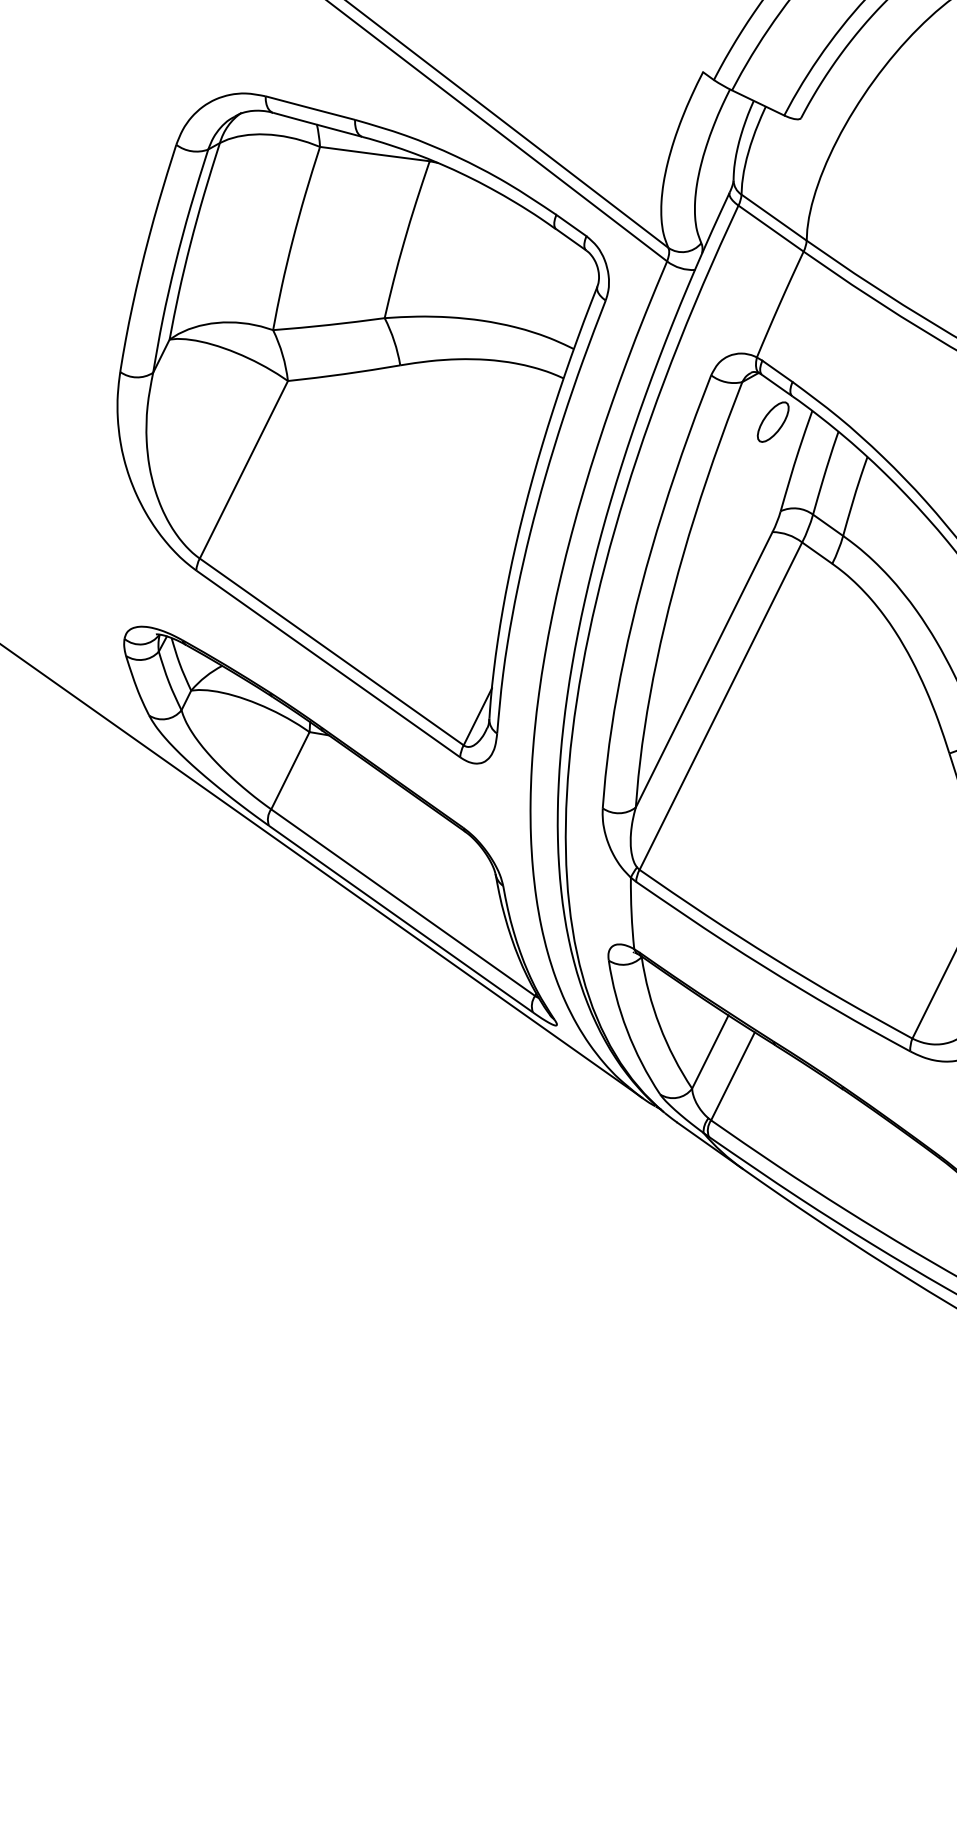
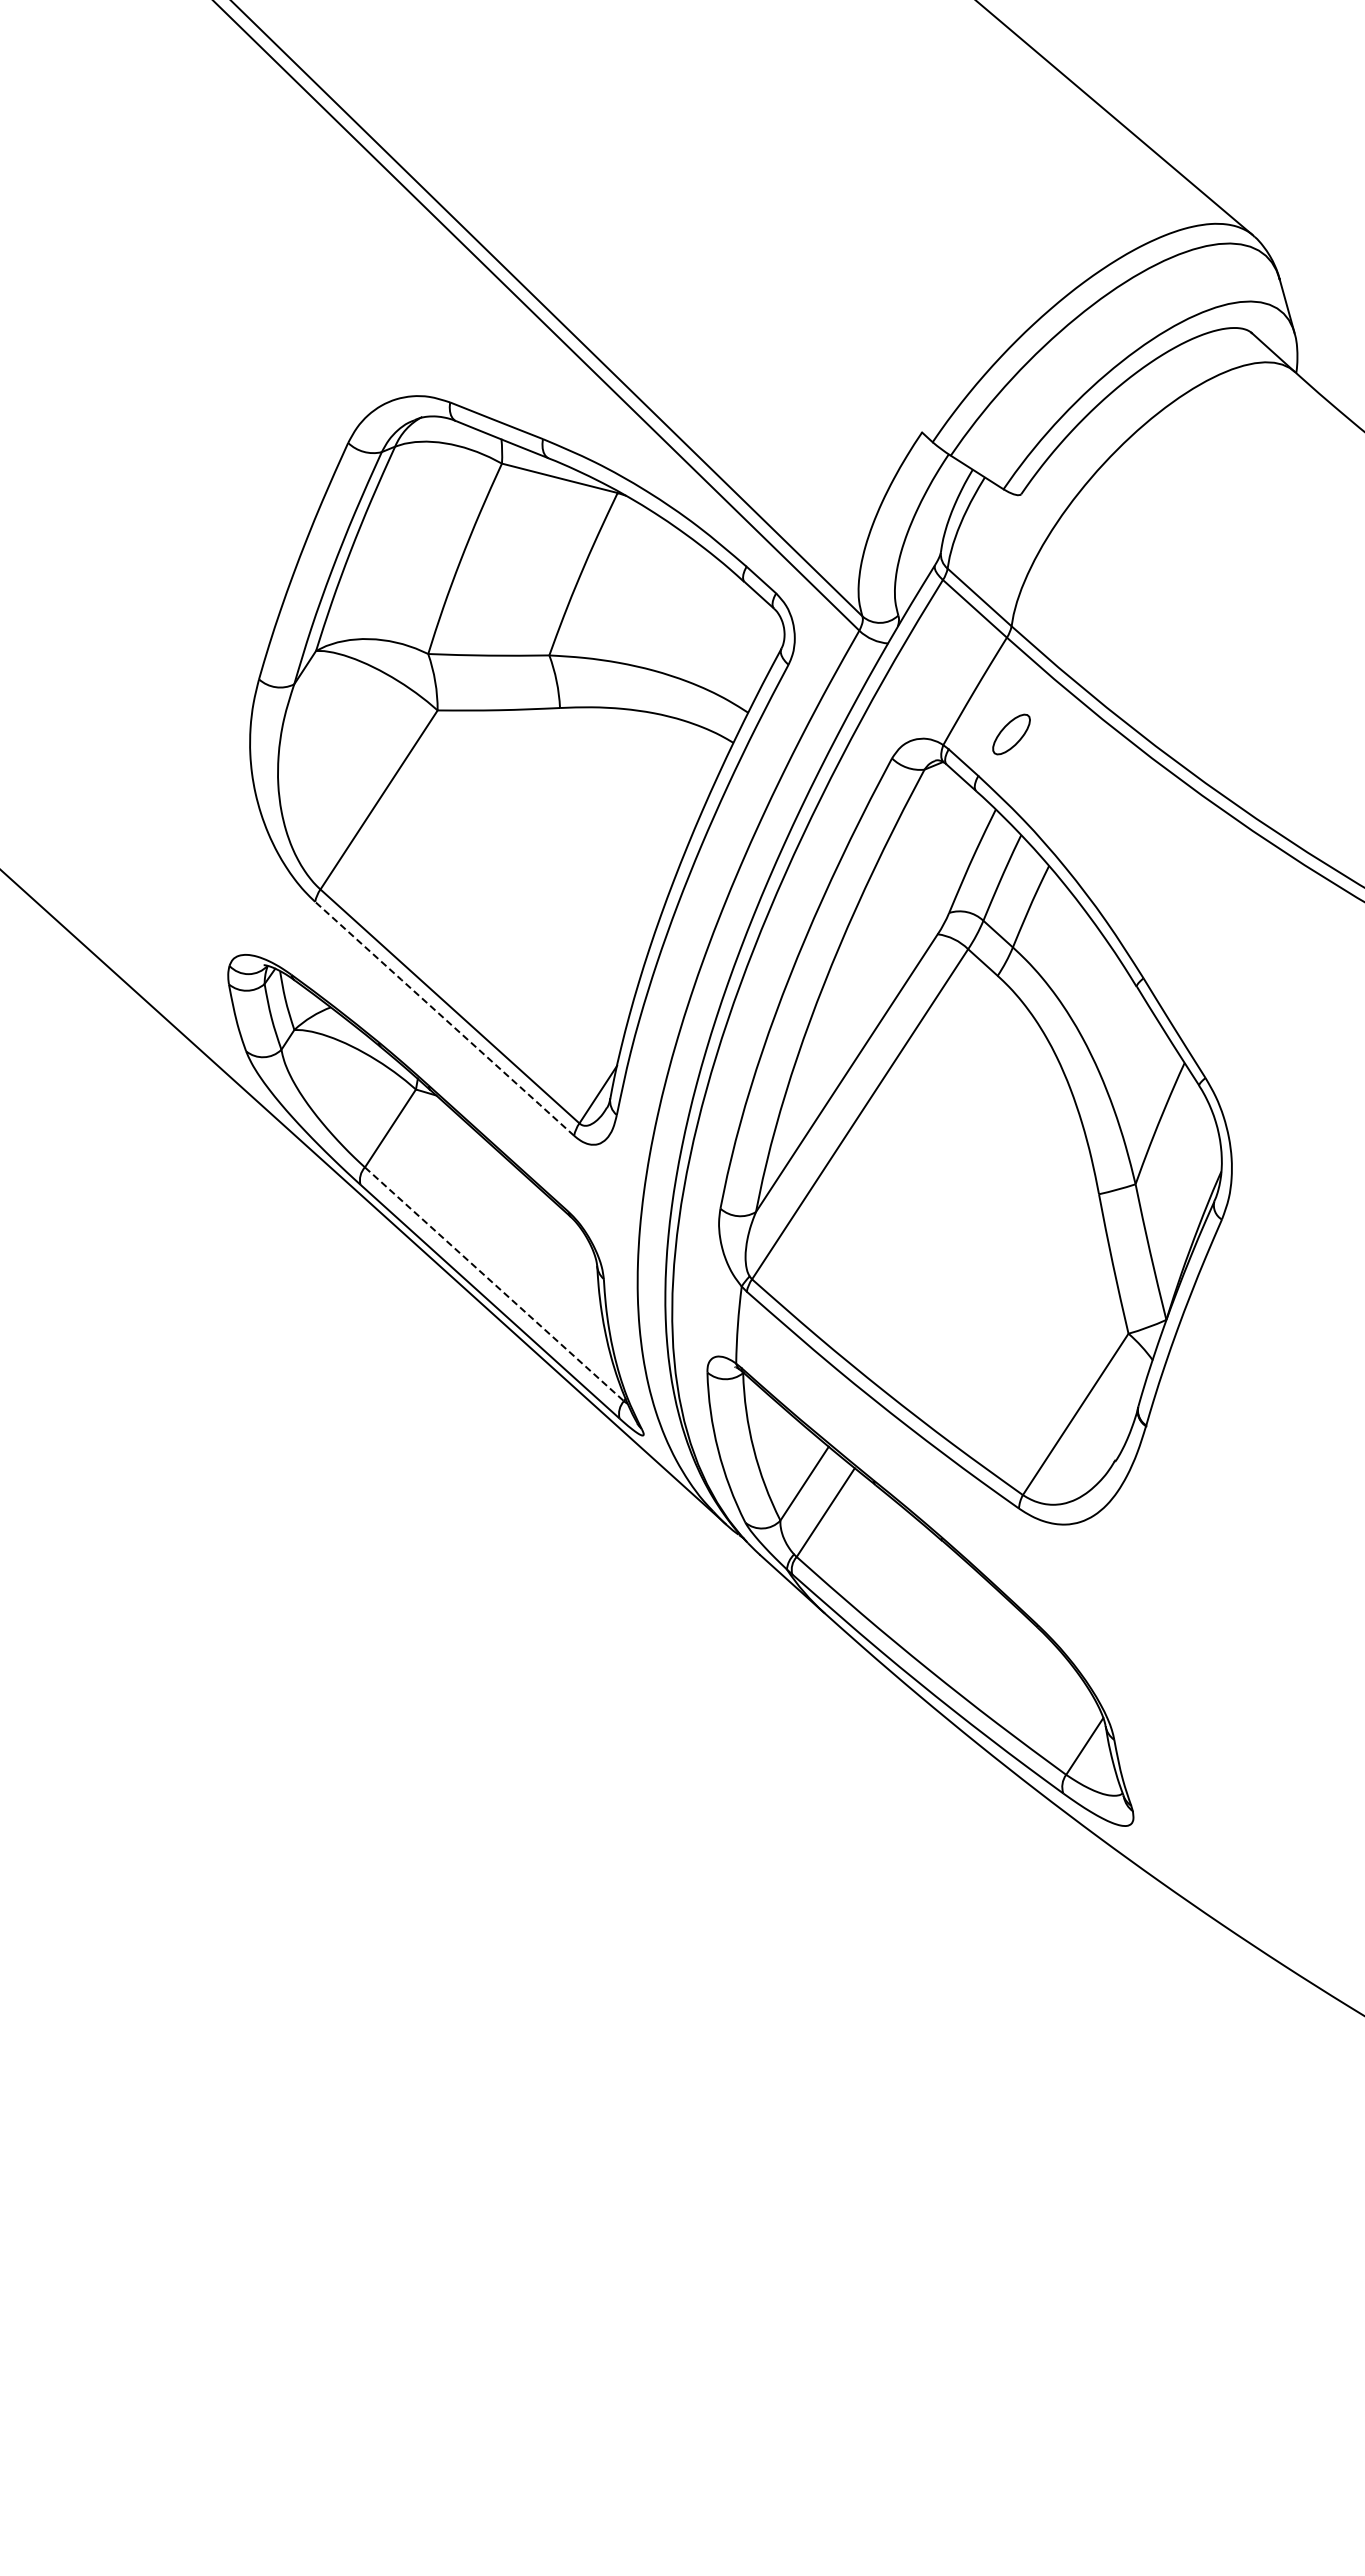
part: (773, 422) -> (1011, 734), moved
line: (328, 663) -> (444, 1018), solid -> dashed
line: (403, 902) -> (494, 1284), solid -> dashed

